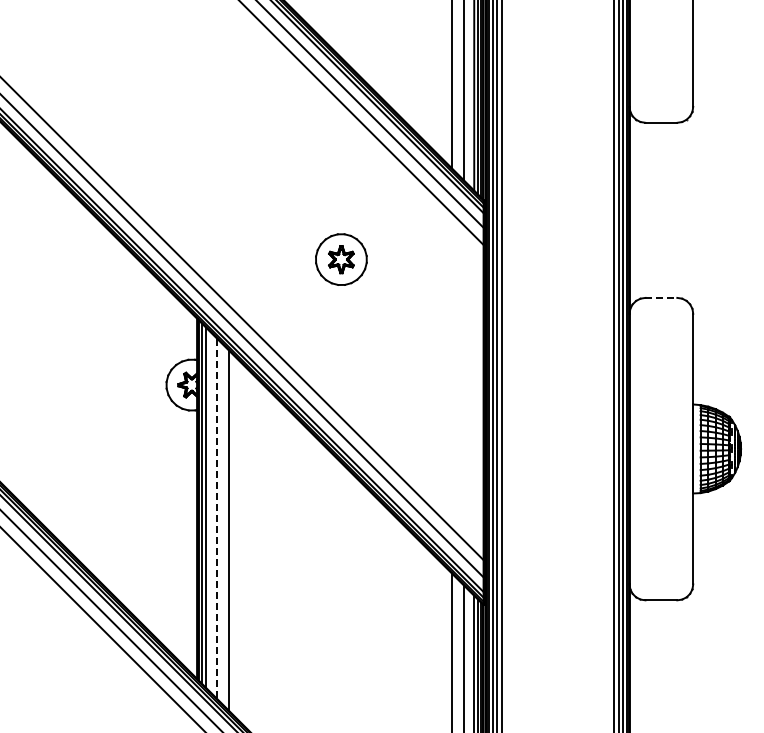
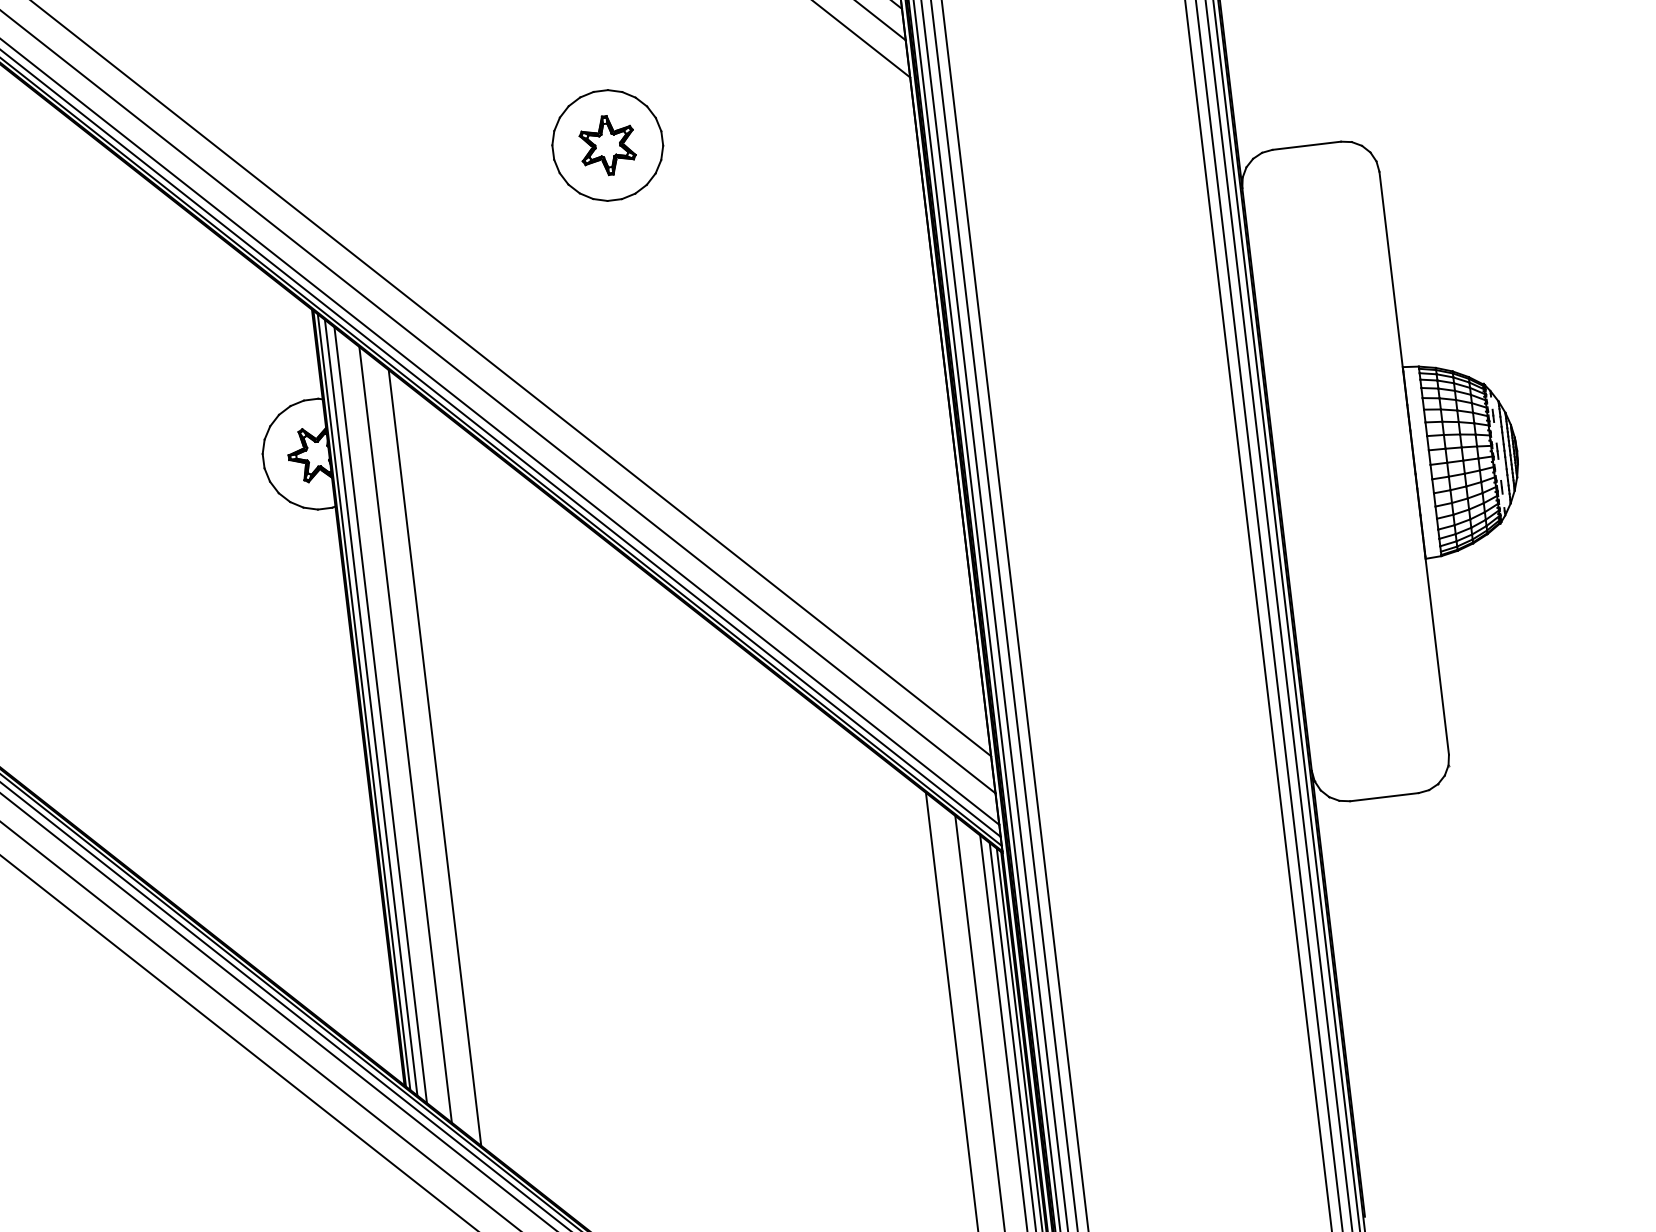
line: (661, 297) -> (1306, 144), dashed -> solid
line: (216, 517) -> (404, 733), dashed -> solid

